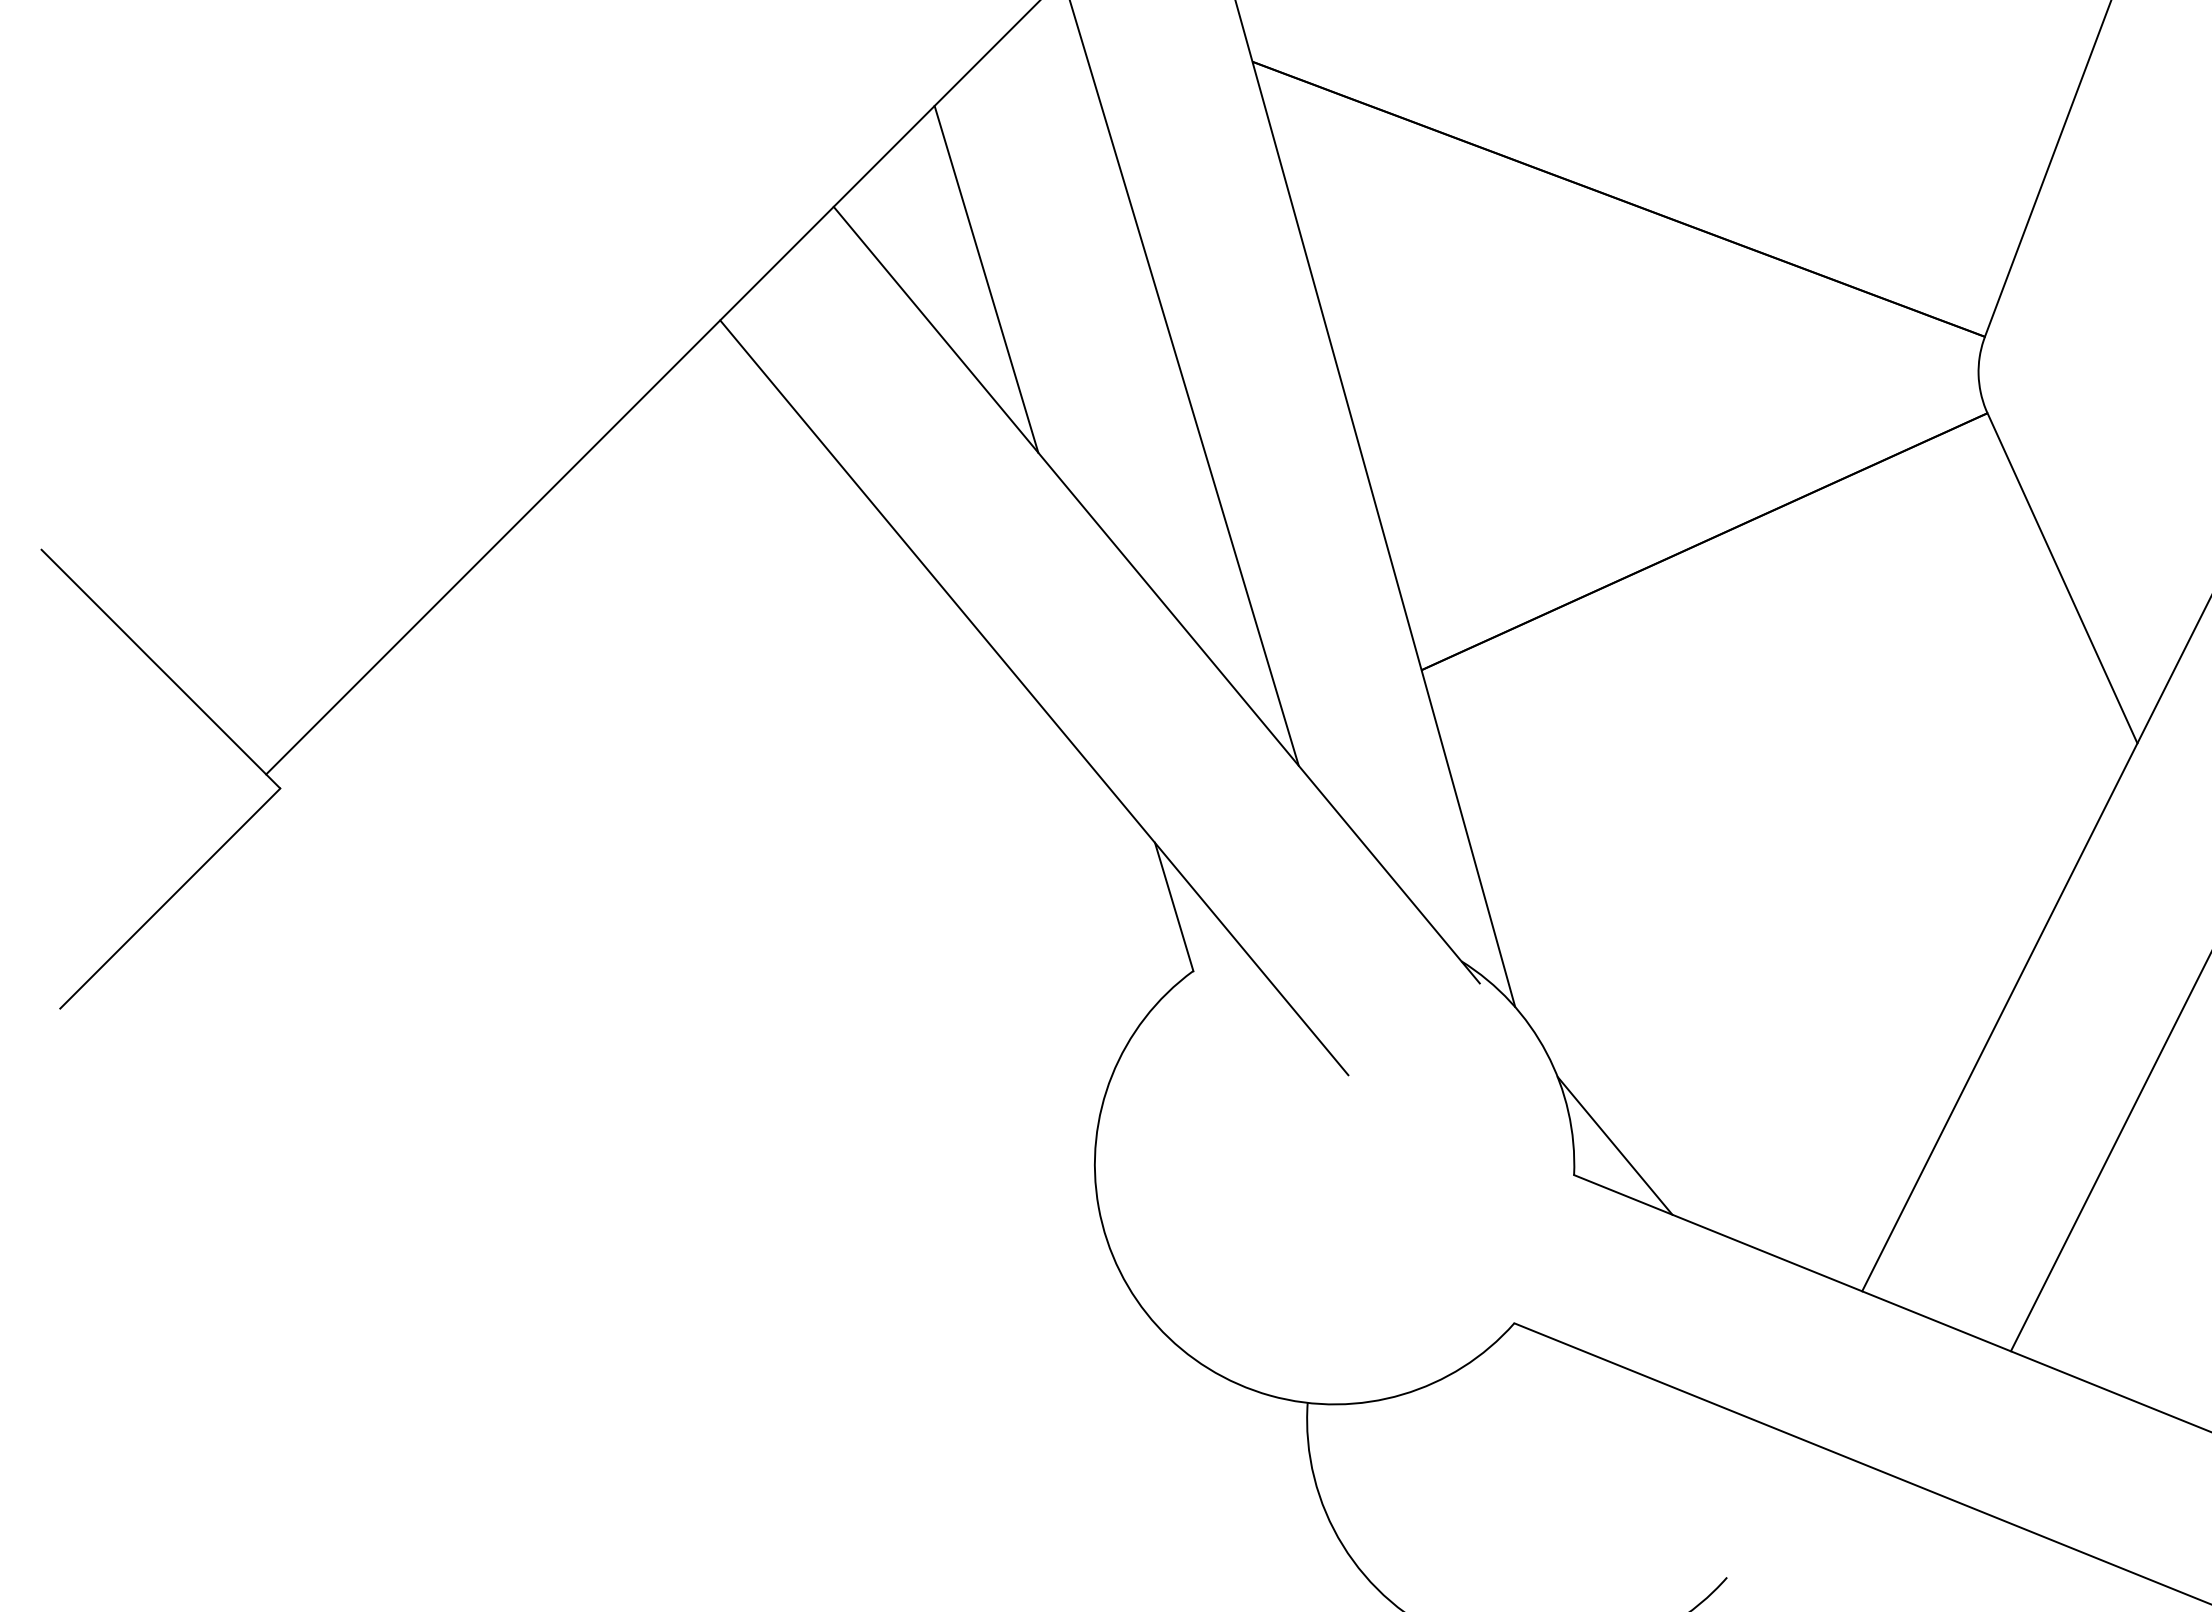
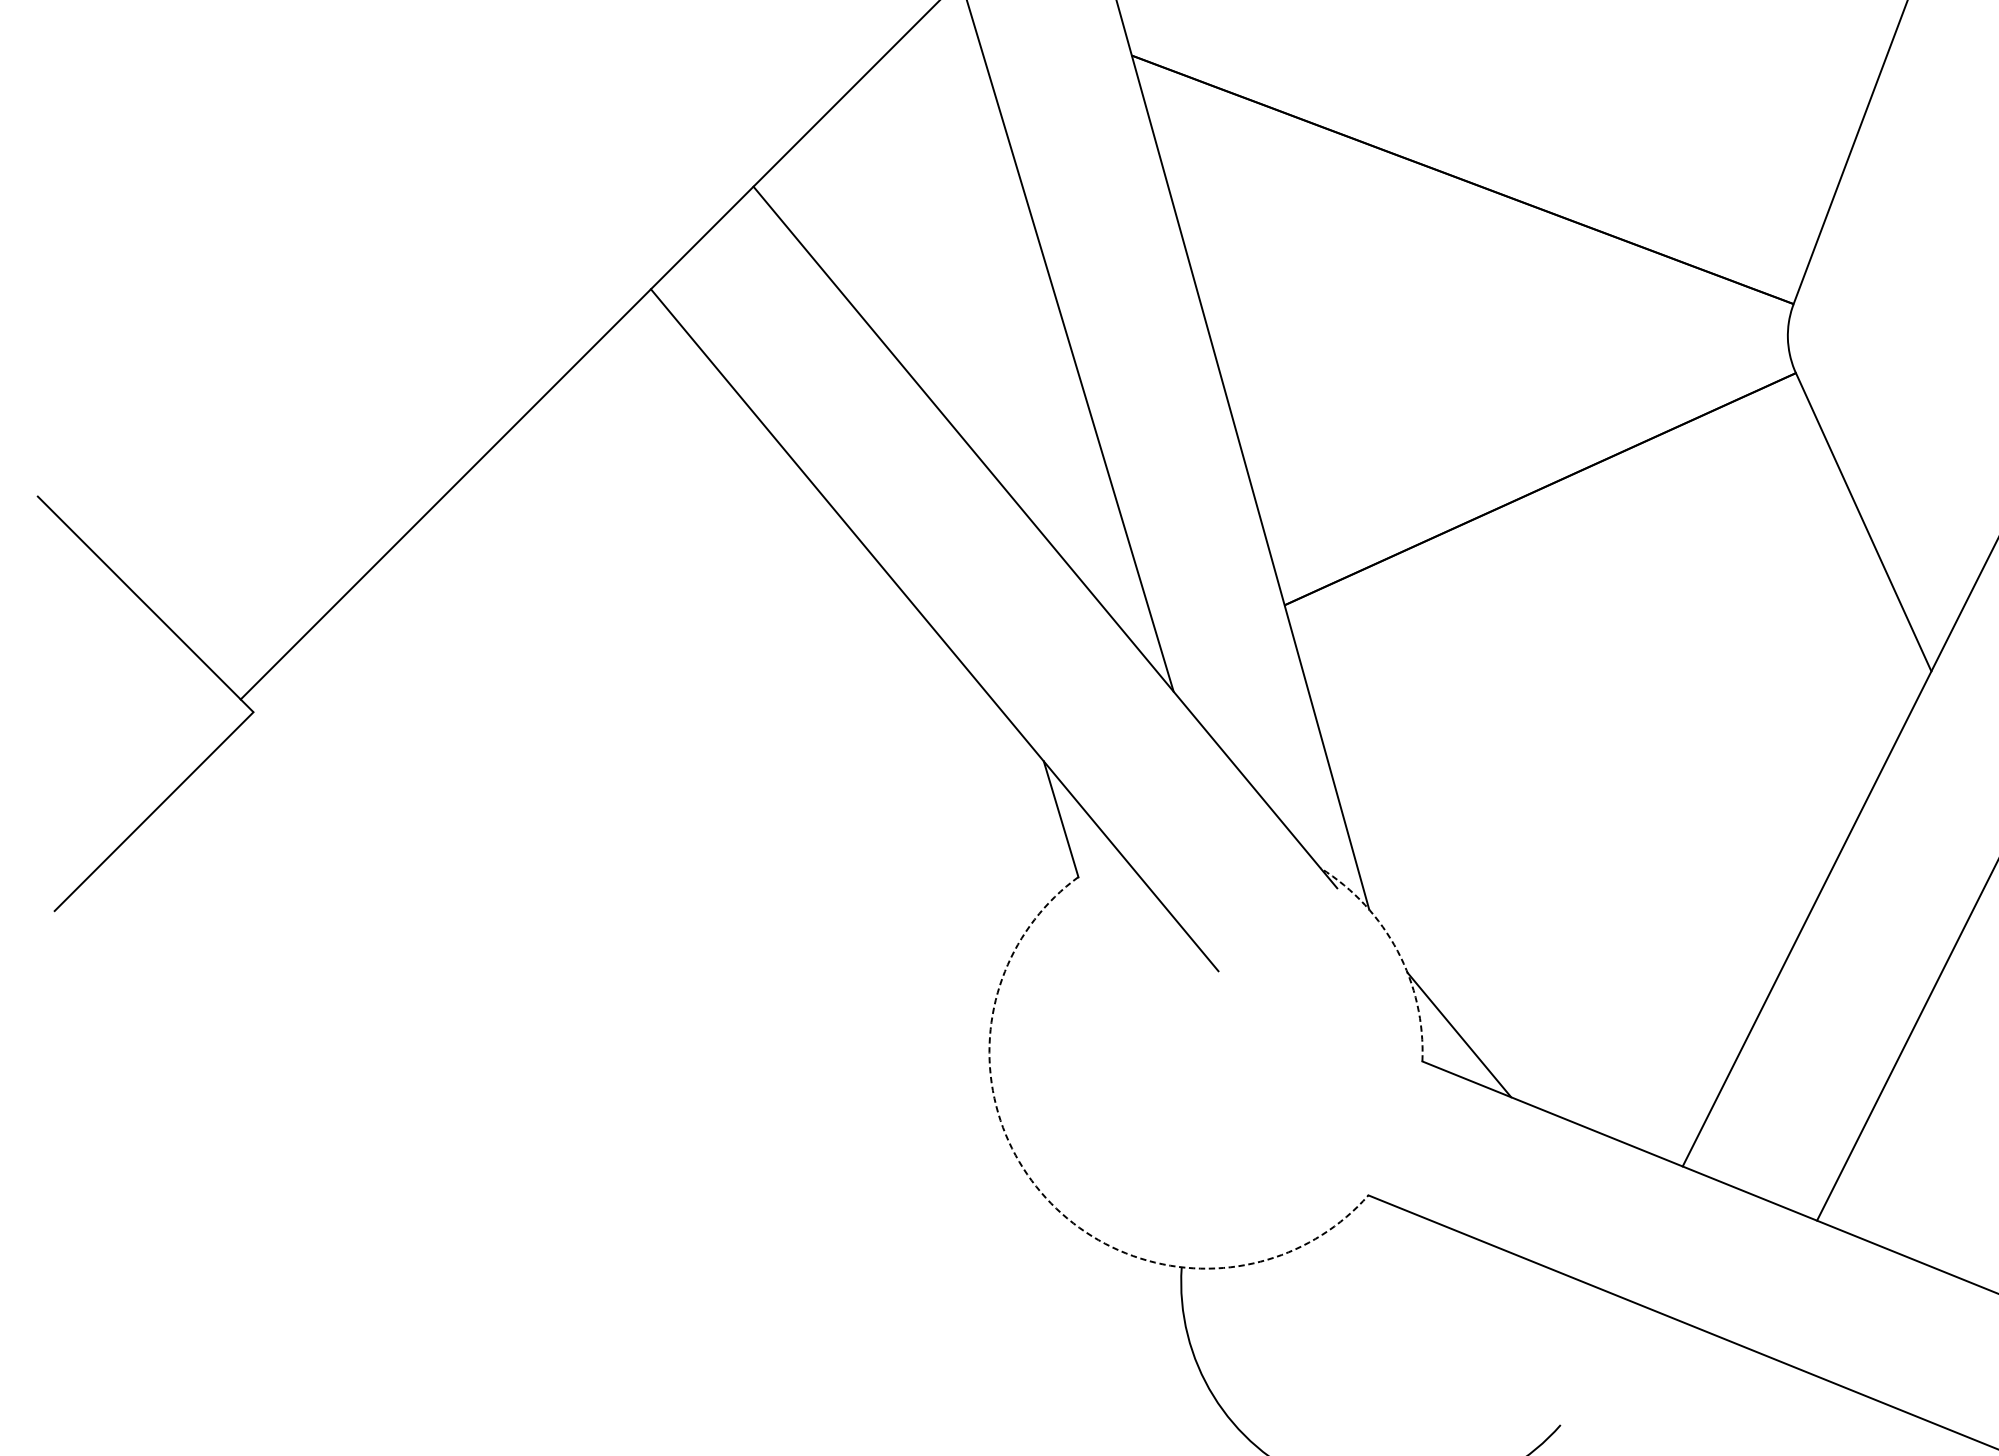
line: (986, 279) -> (891, 252), removed
arc: (1546, 1052) -> (1397, 950), solid -> dashed
arc: (1157, 1326) -> (1046, 1198), solid -> dashed

